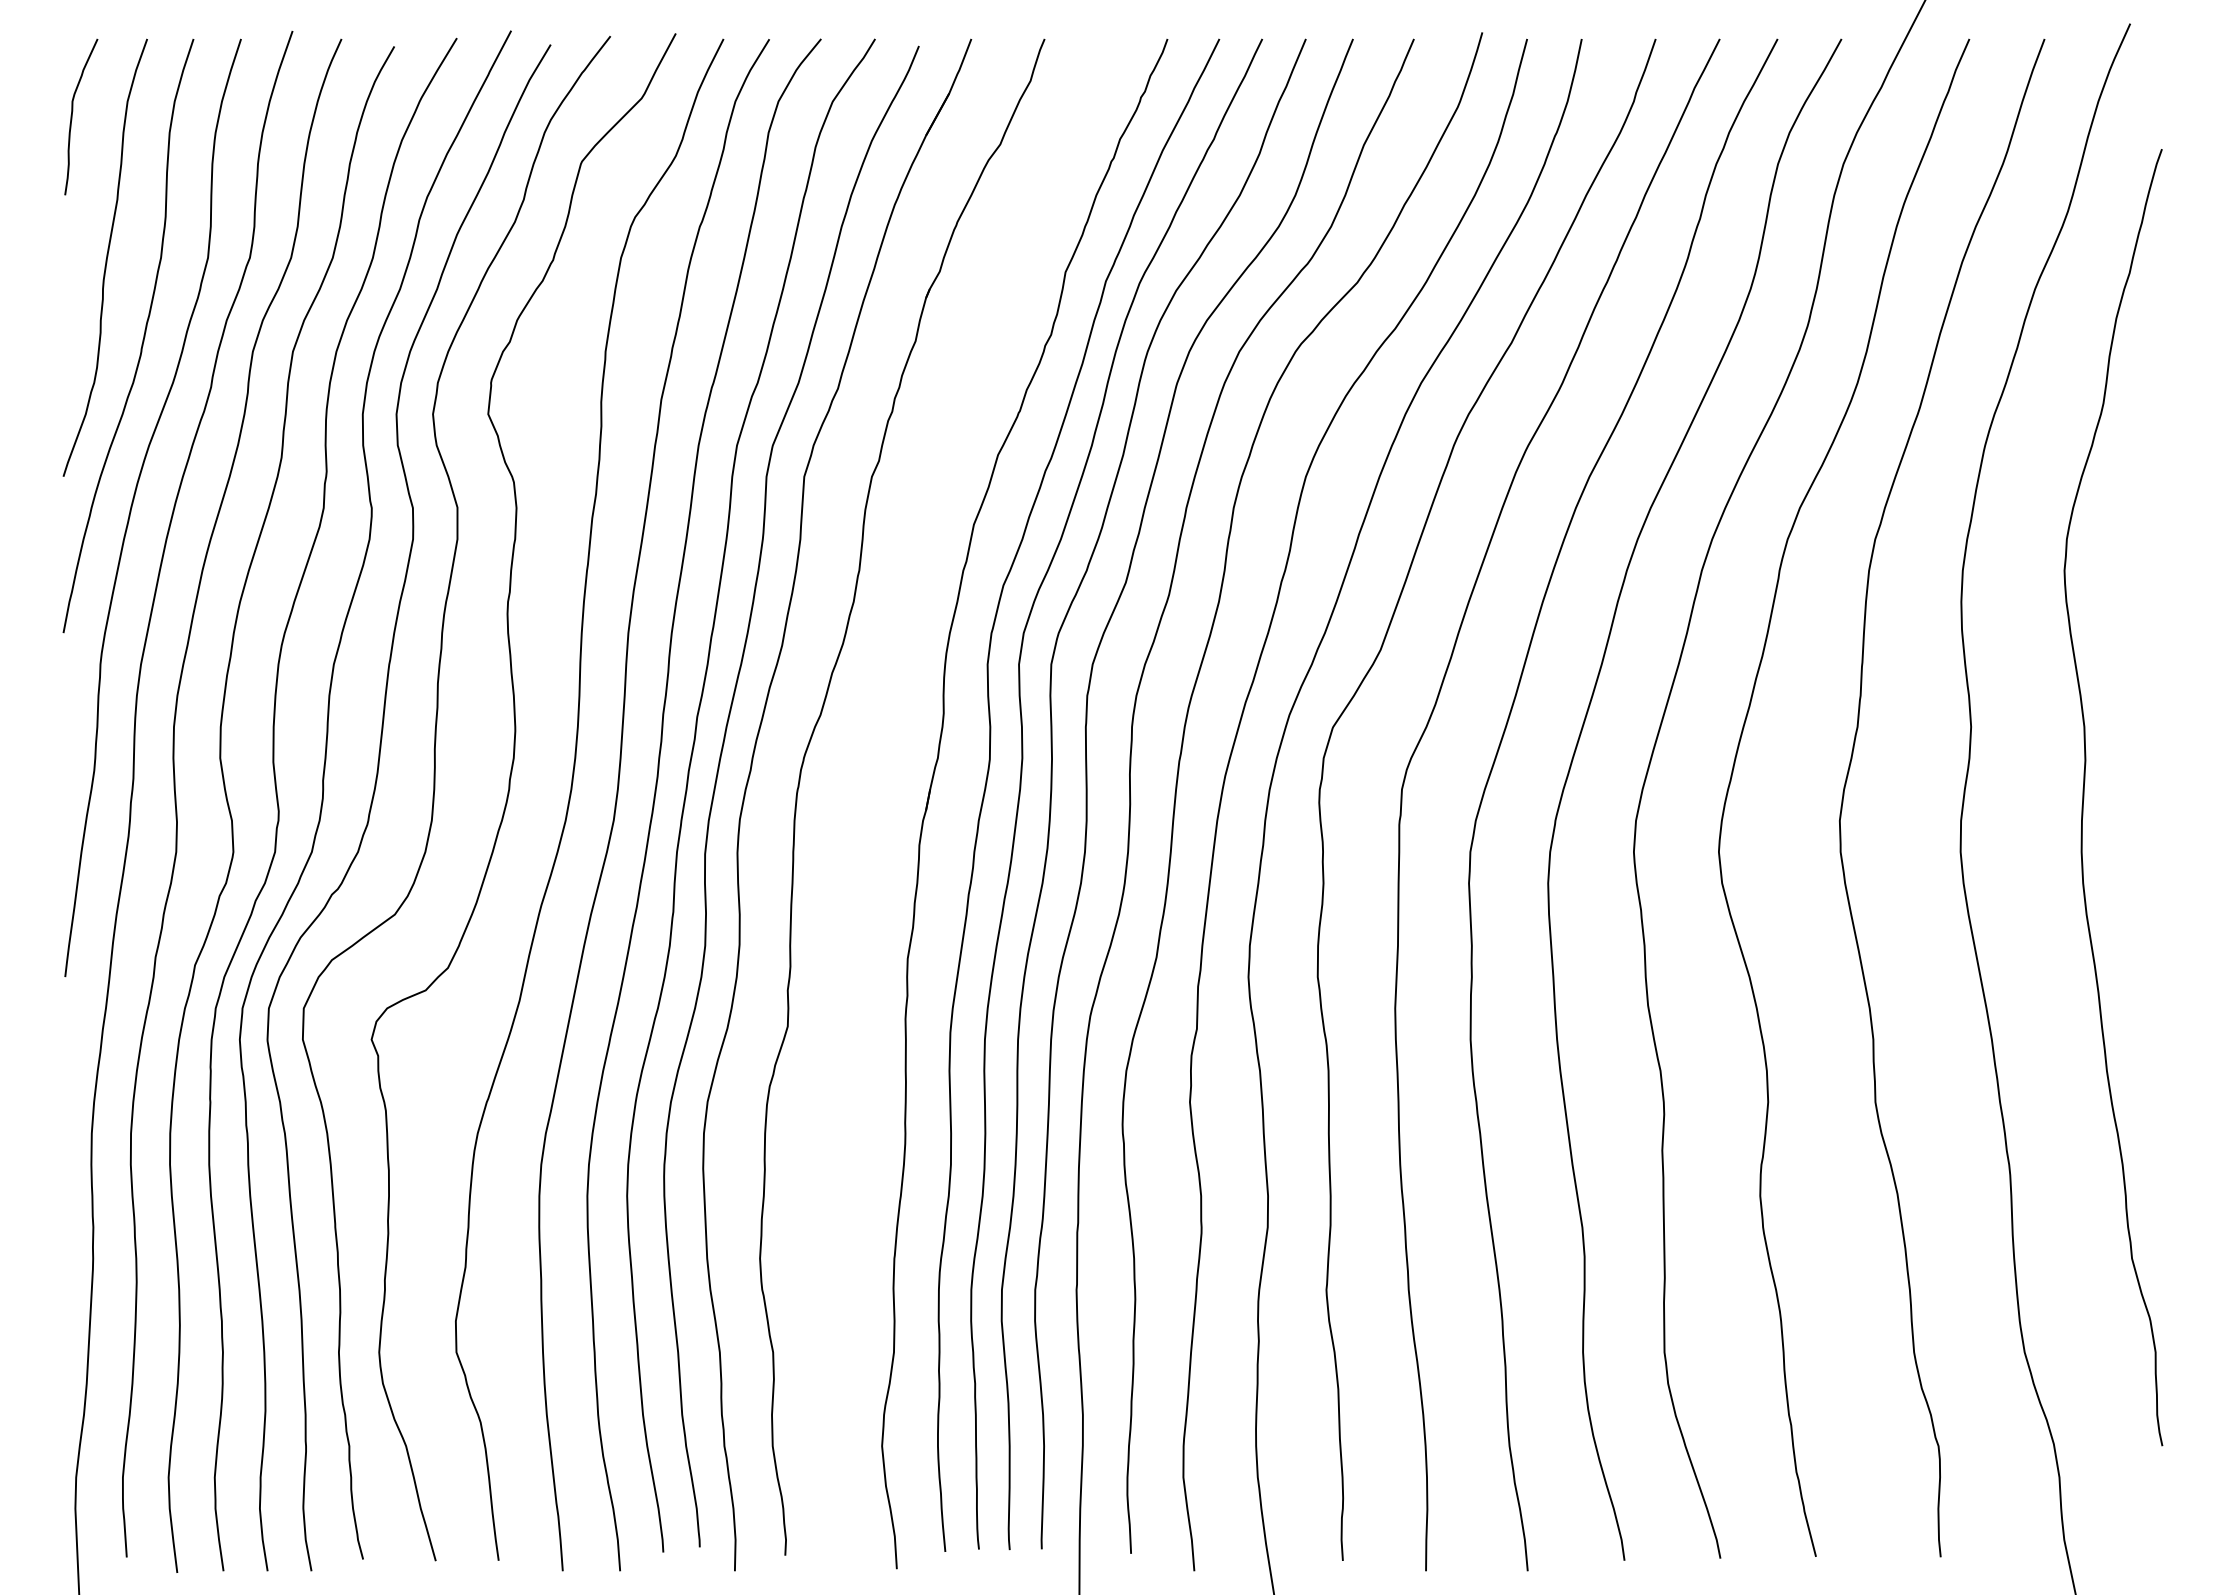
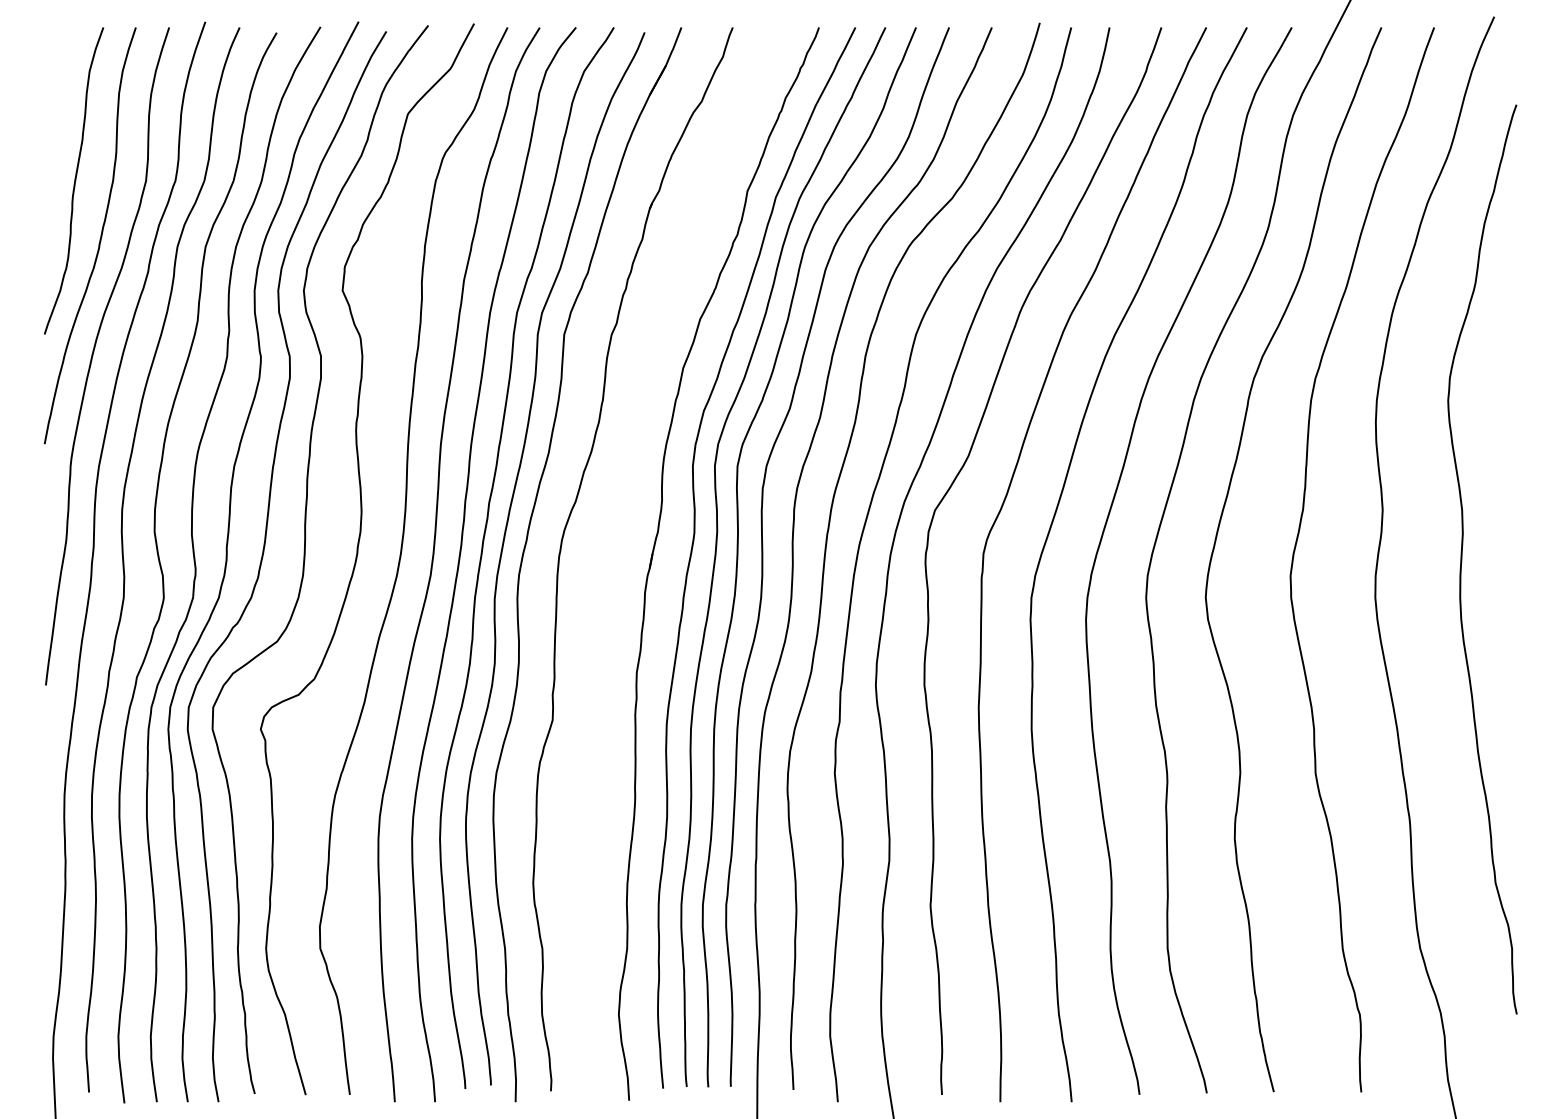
curve: (72, 116) -> (50, 81), removed

